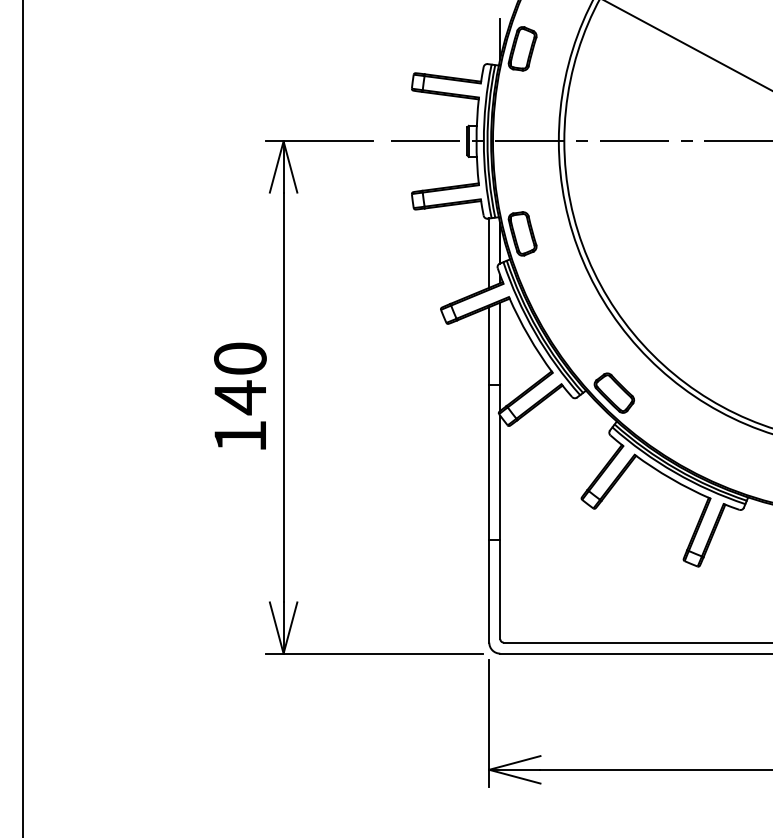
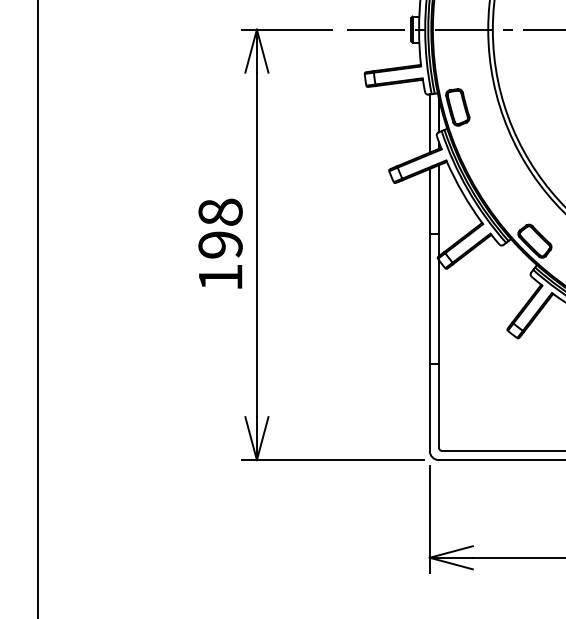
text: (240, 378) -> (220, 228), 140 -> 198

